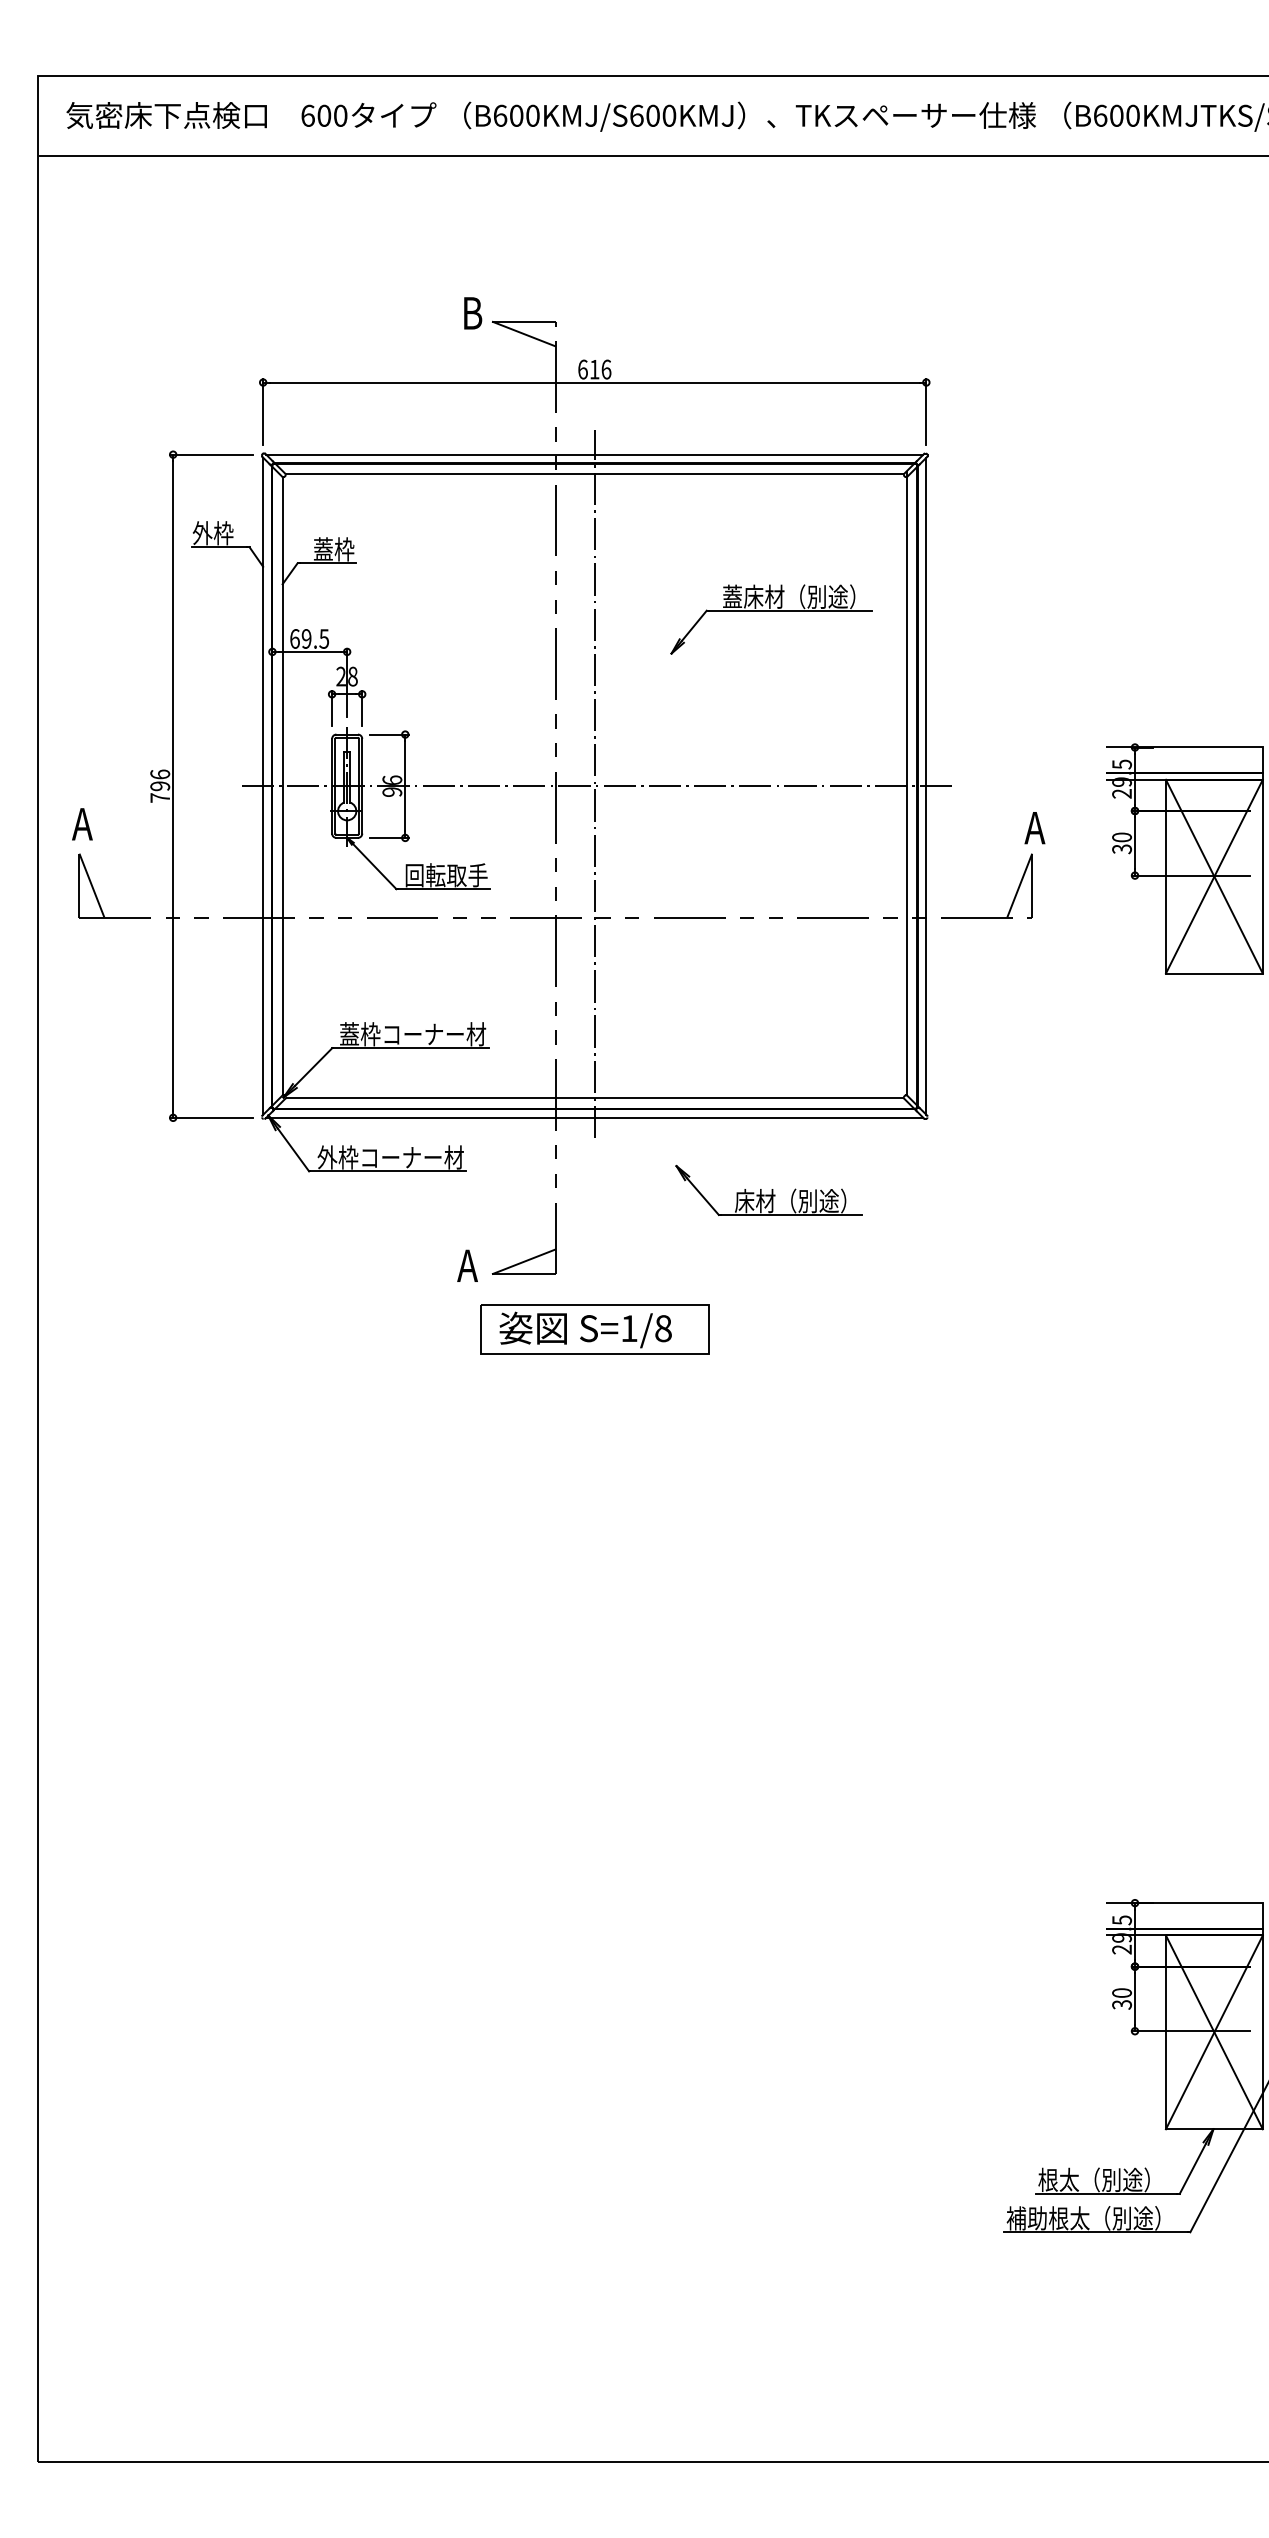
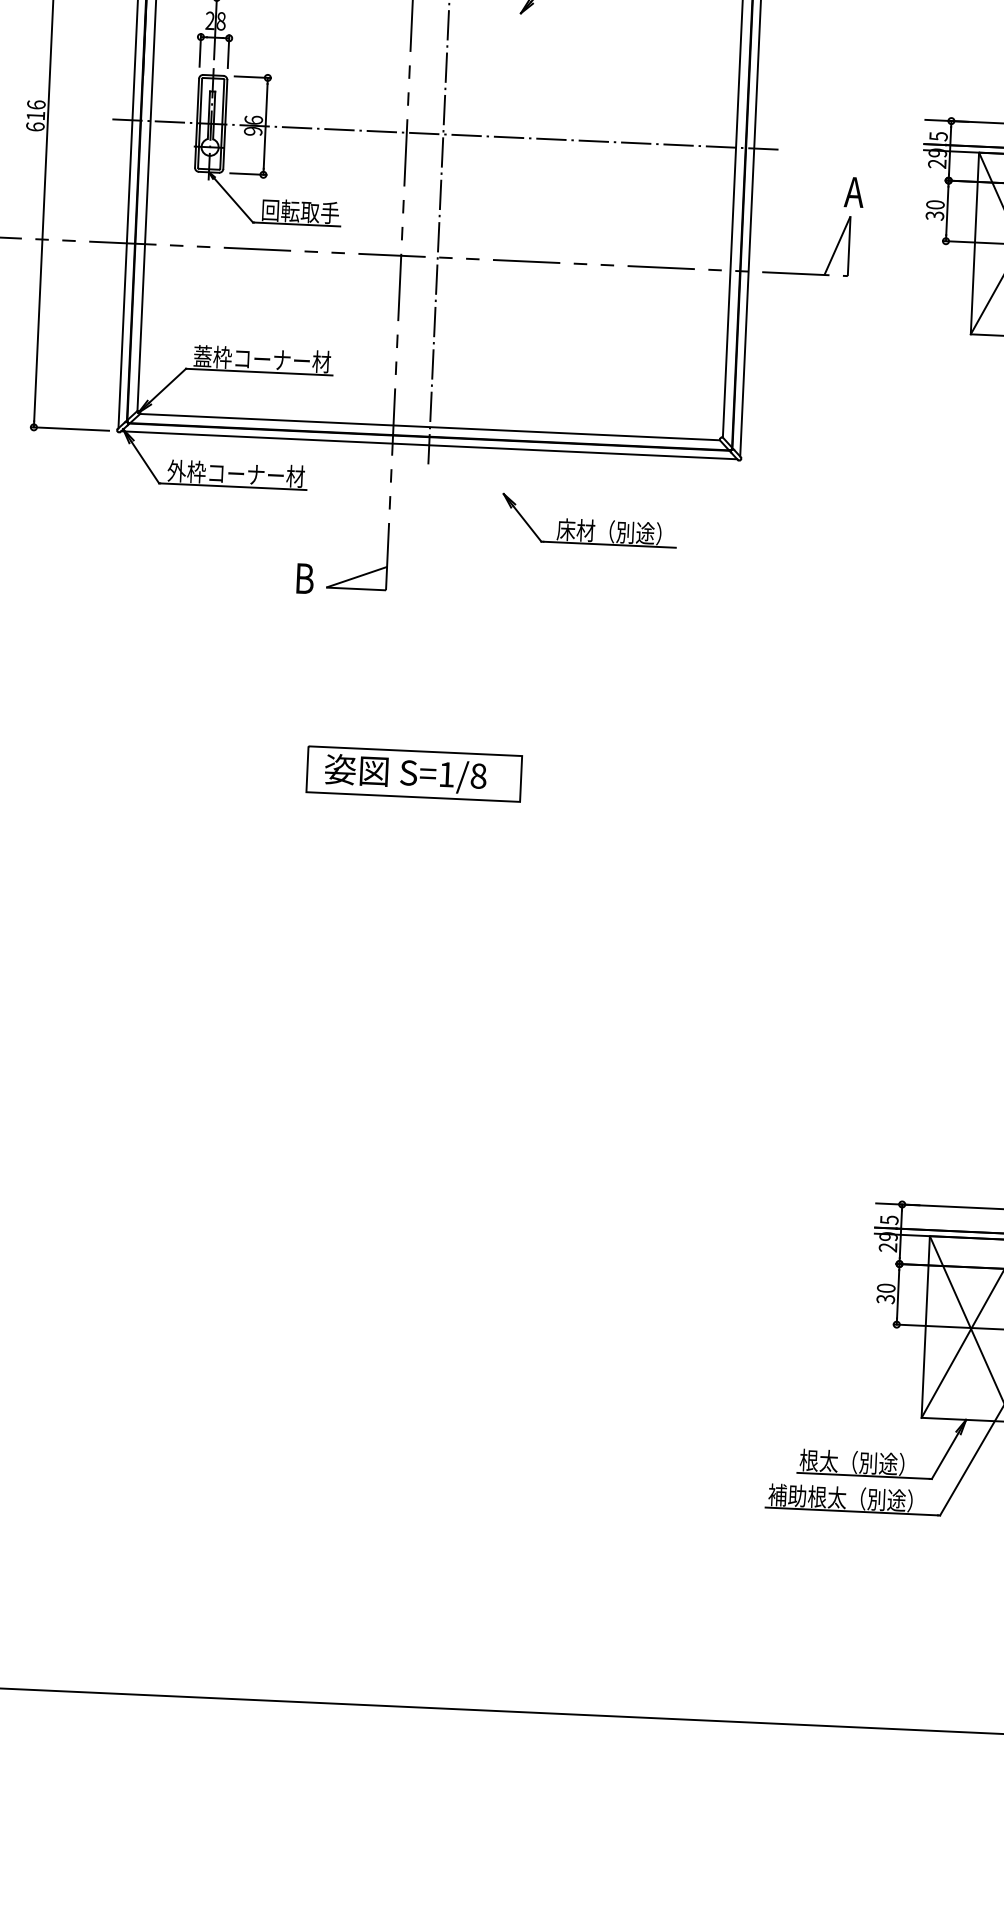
text: (160, 791) -> (35, 120), 796 -> 616
text: (467, 1265) -> (303, 578), A -> B
part: (594, 1329) -> (413, 774), moved

